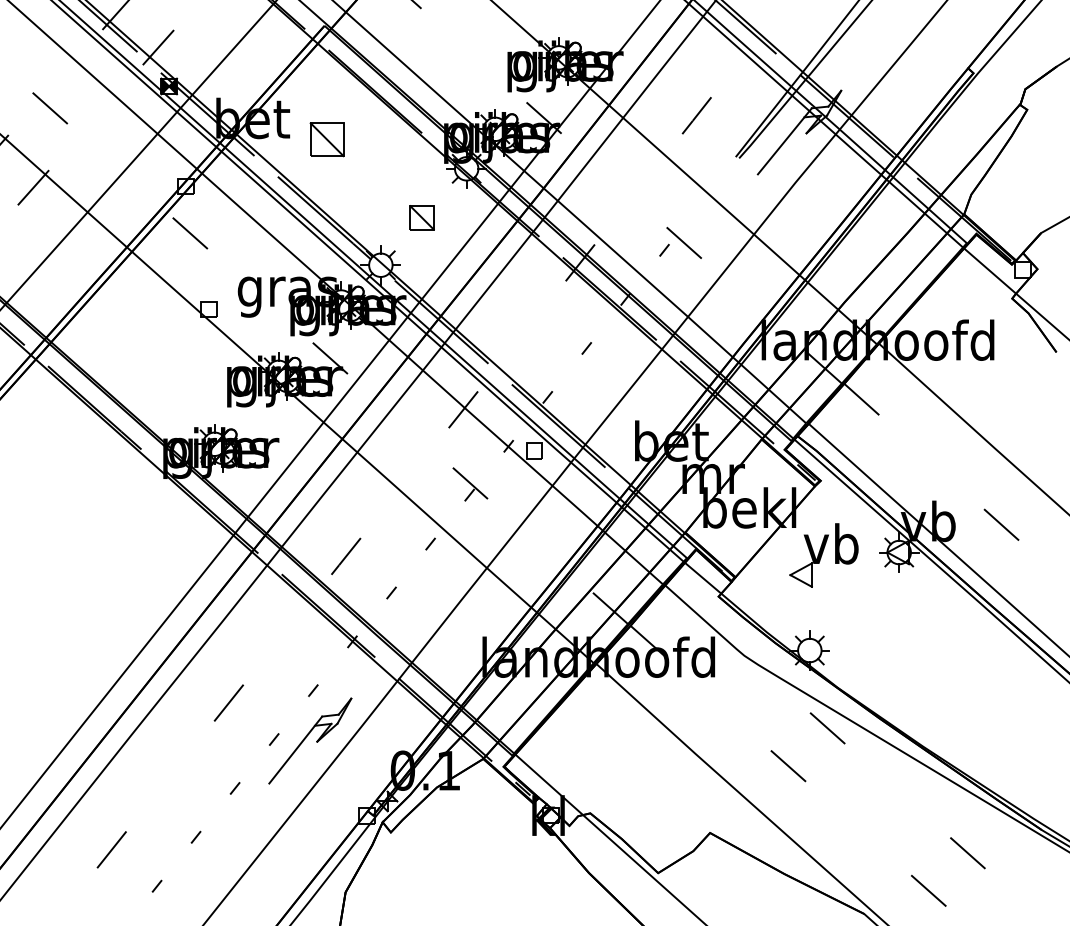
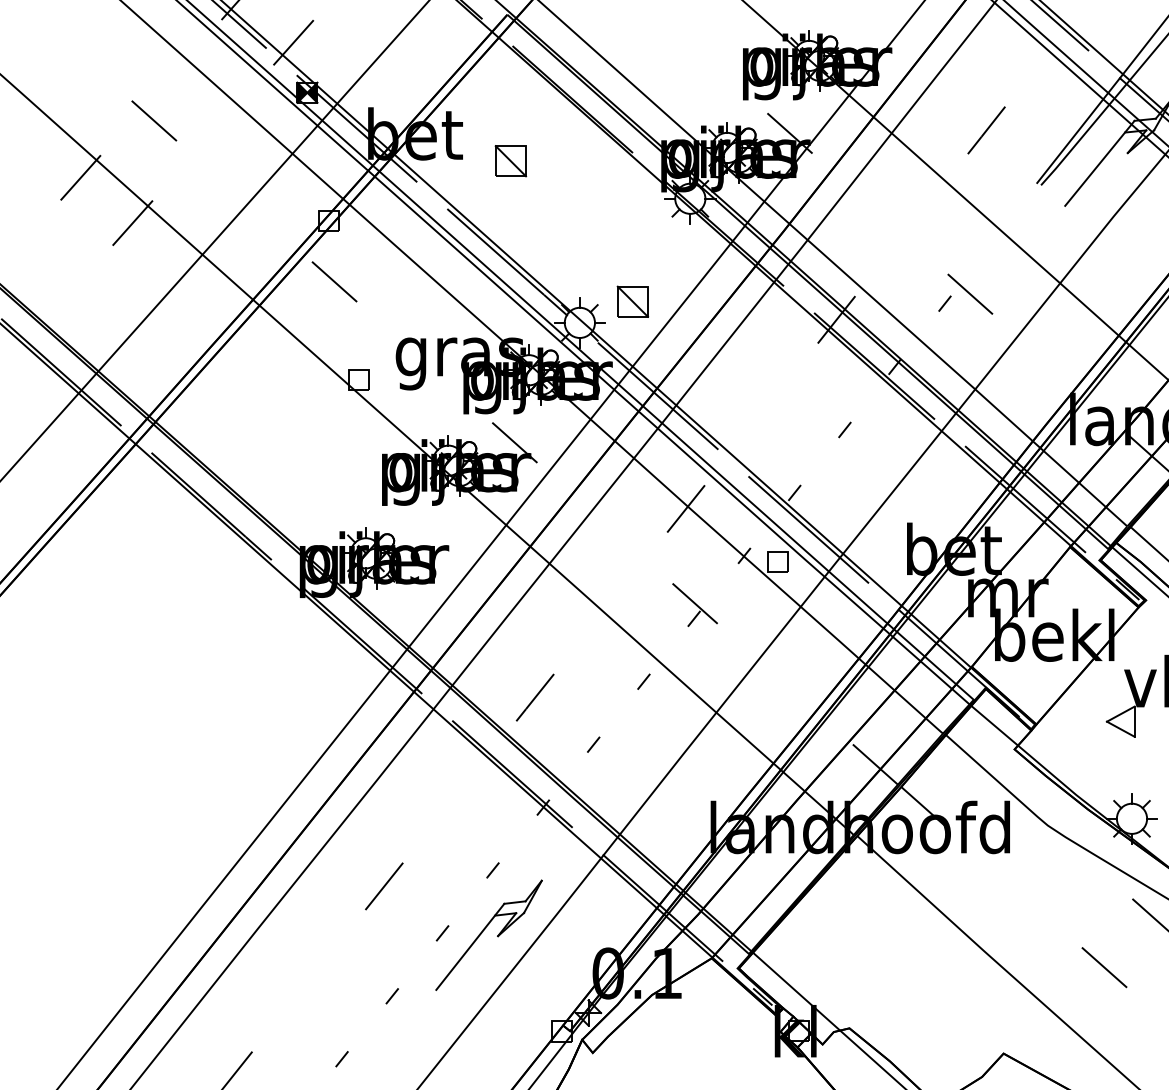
part: (327, 139) -> (511, 161), size x0.71
part: (421, 217) -> (632, 301), moved

